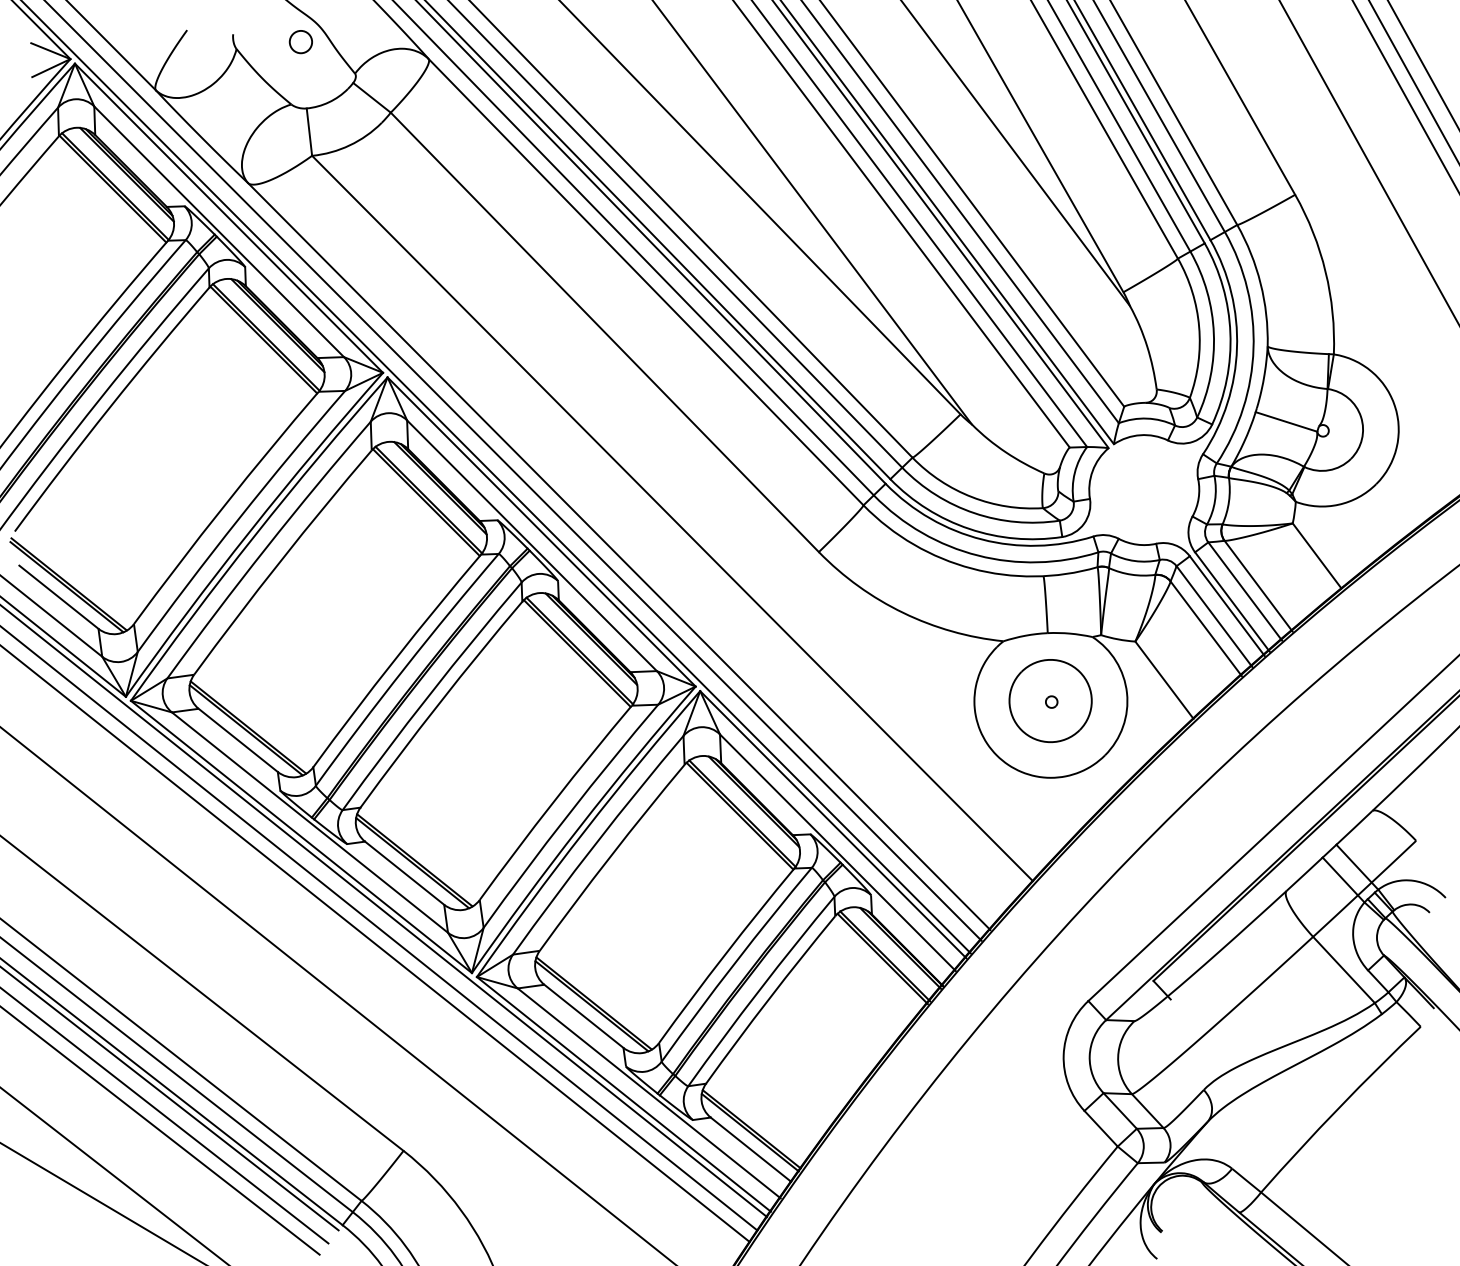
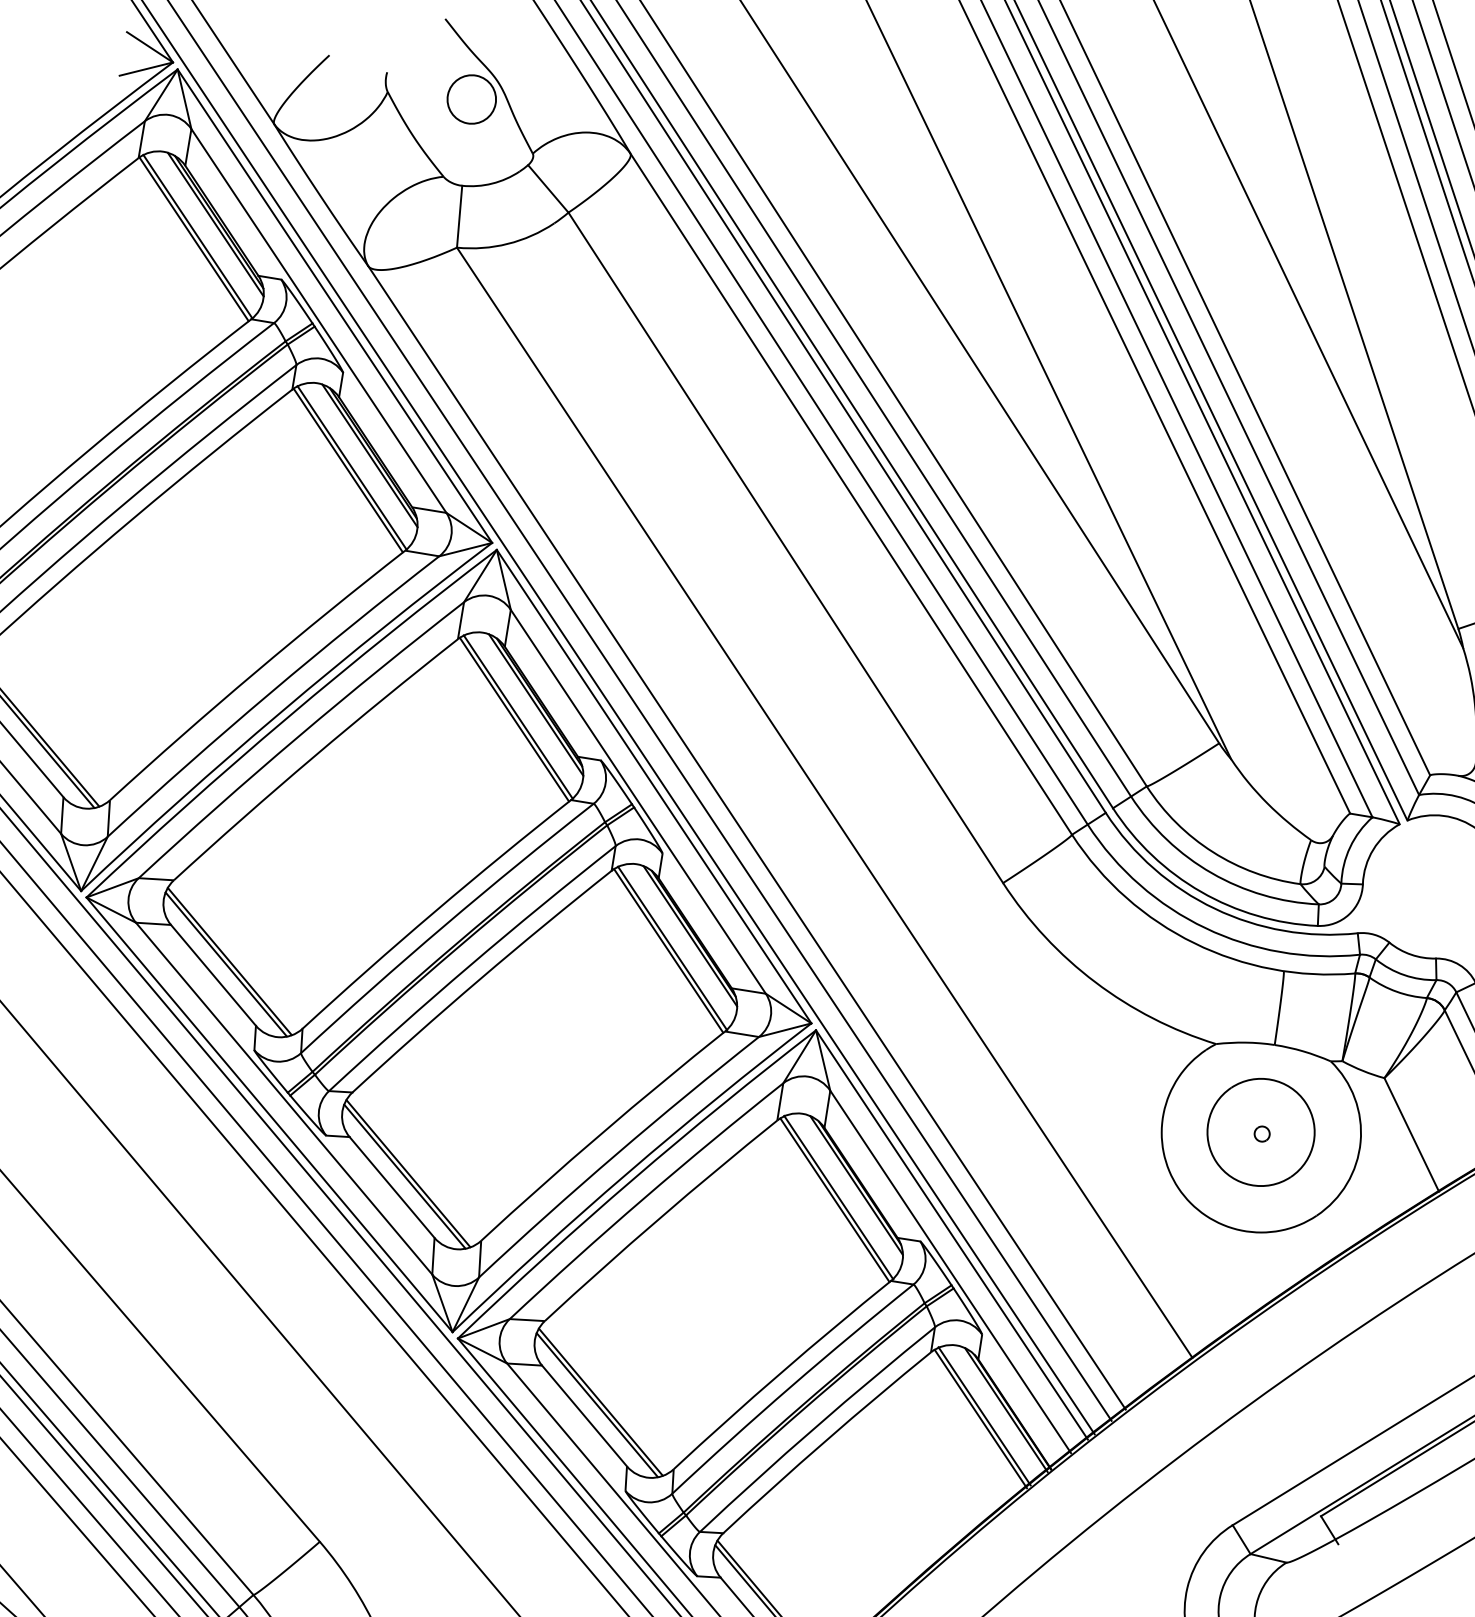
circle: (300, 41) -> (471, 98), size x1.67

